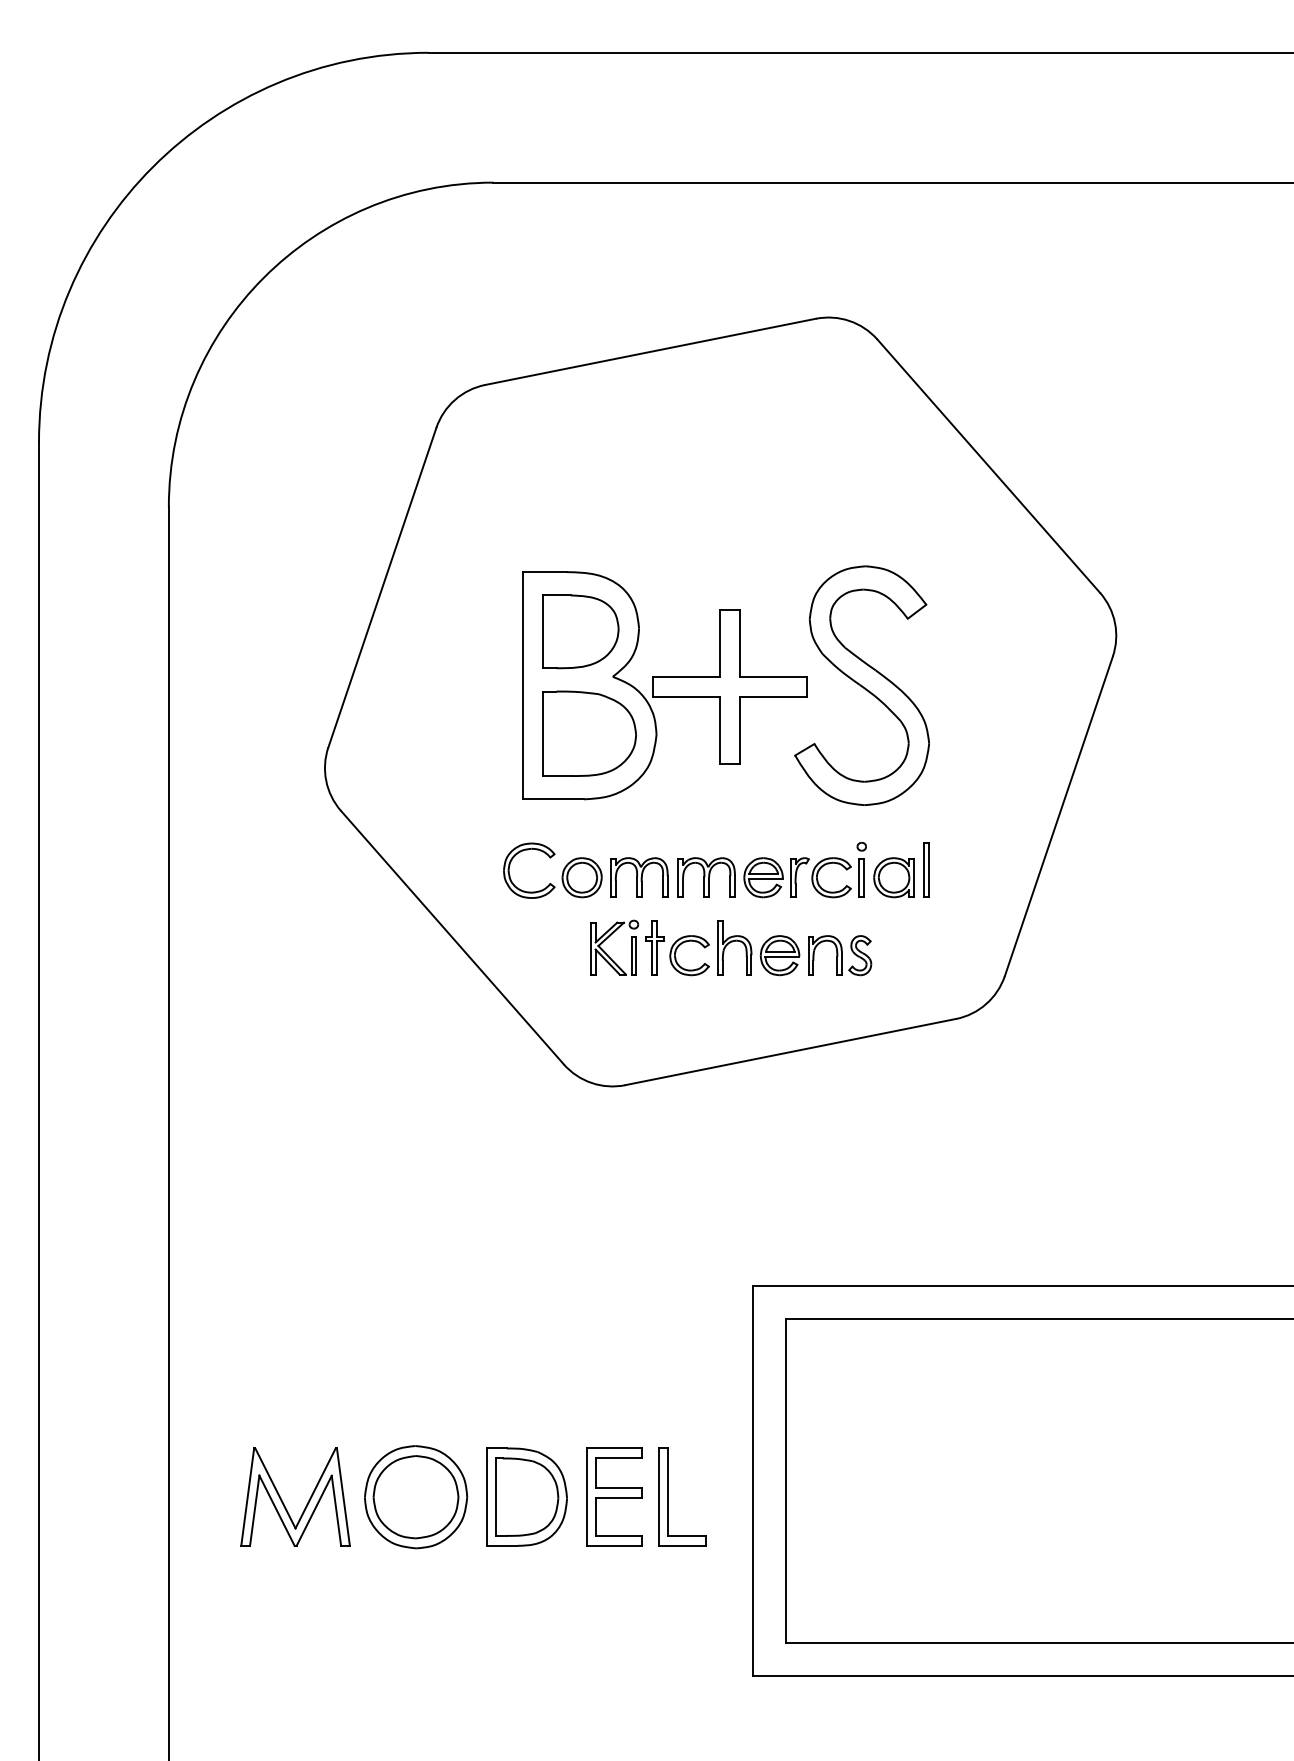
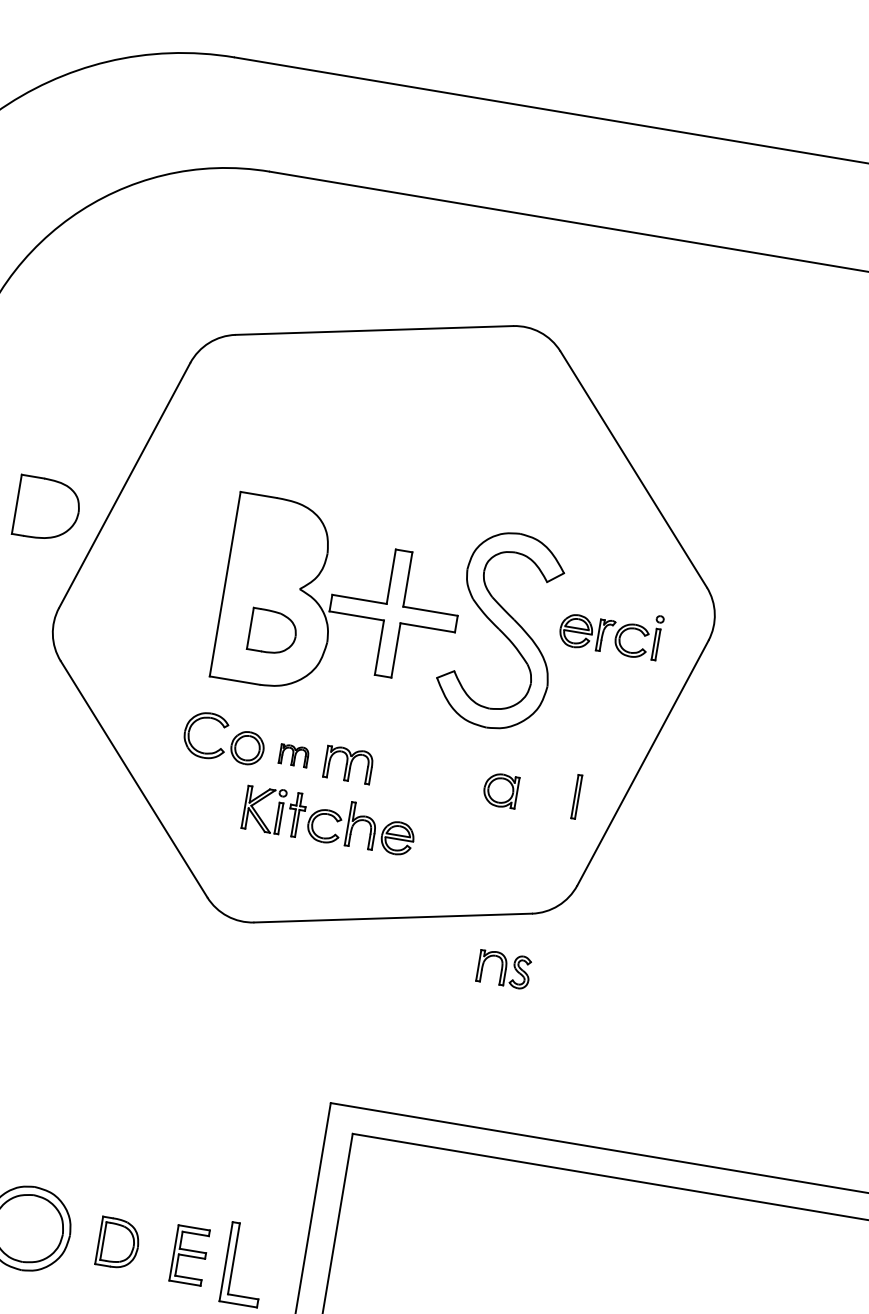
part: (580, 631) -> (47, 509), moved
part: (589, 733) -> (273, 632), size x0.6
part: (804, 869) -> (610, 630), moved
part: (926, 869) -> (576, 796), moved
part: (639, 877) -> (294, 755), size x0.6
part: (840, 955) -> (504, 969), moved
part: (526, 1496) -> (118, 1243), size x0.6
part: (614, 1496) -> (189, 1255), size x0.7

